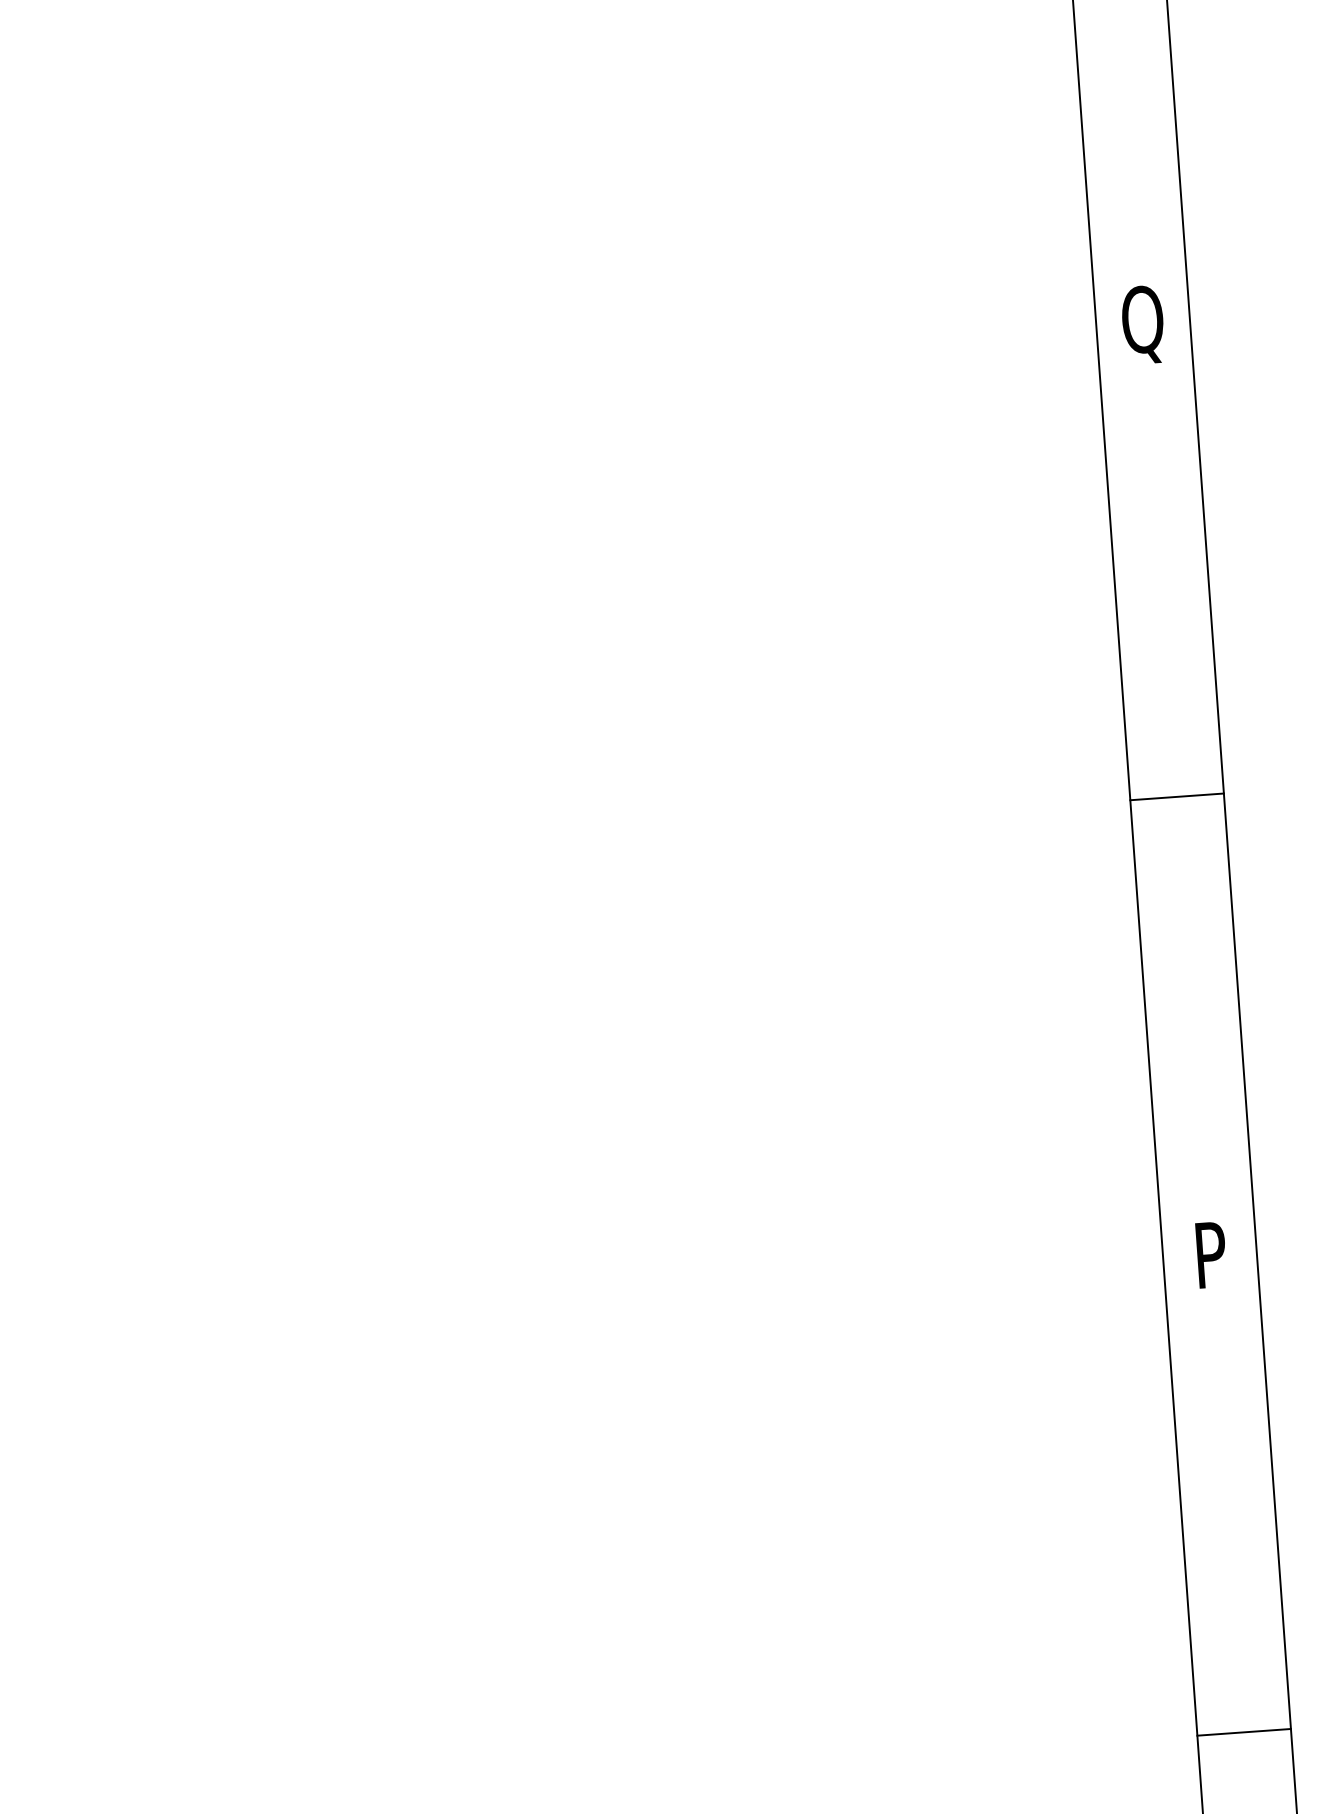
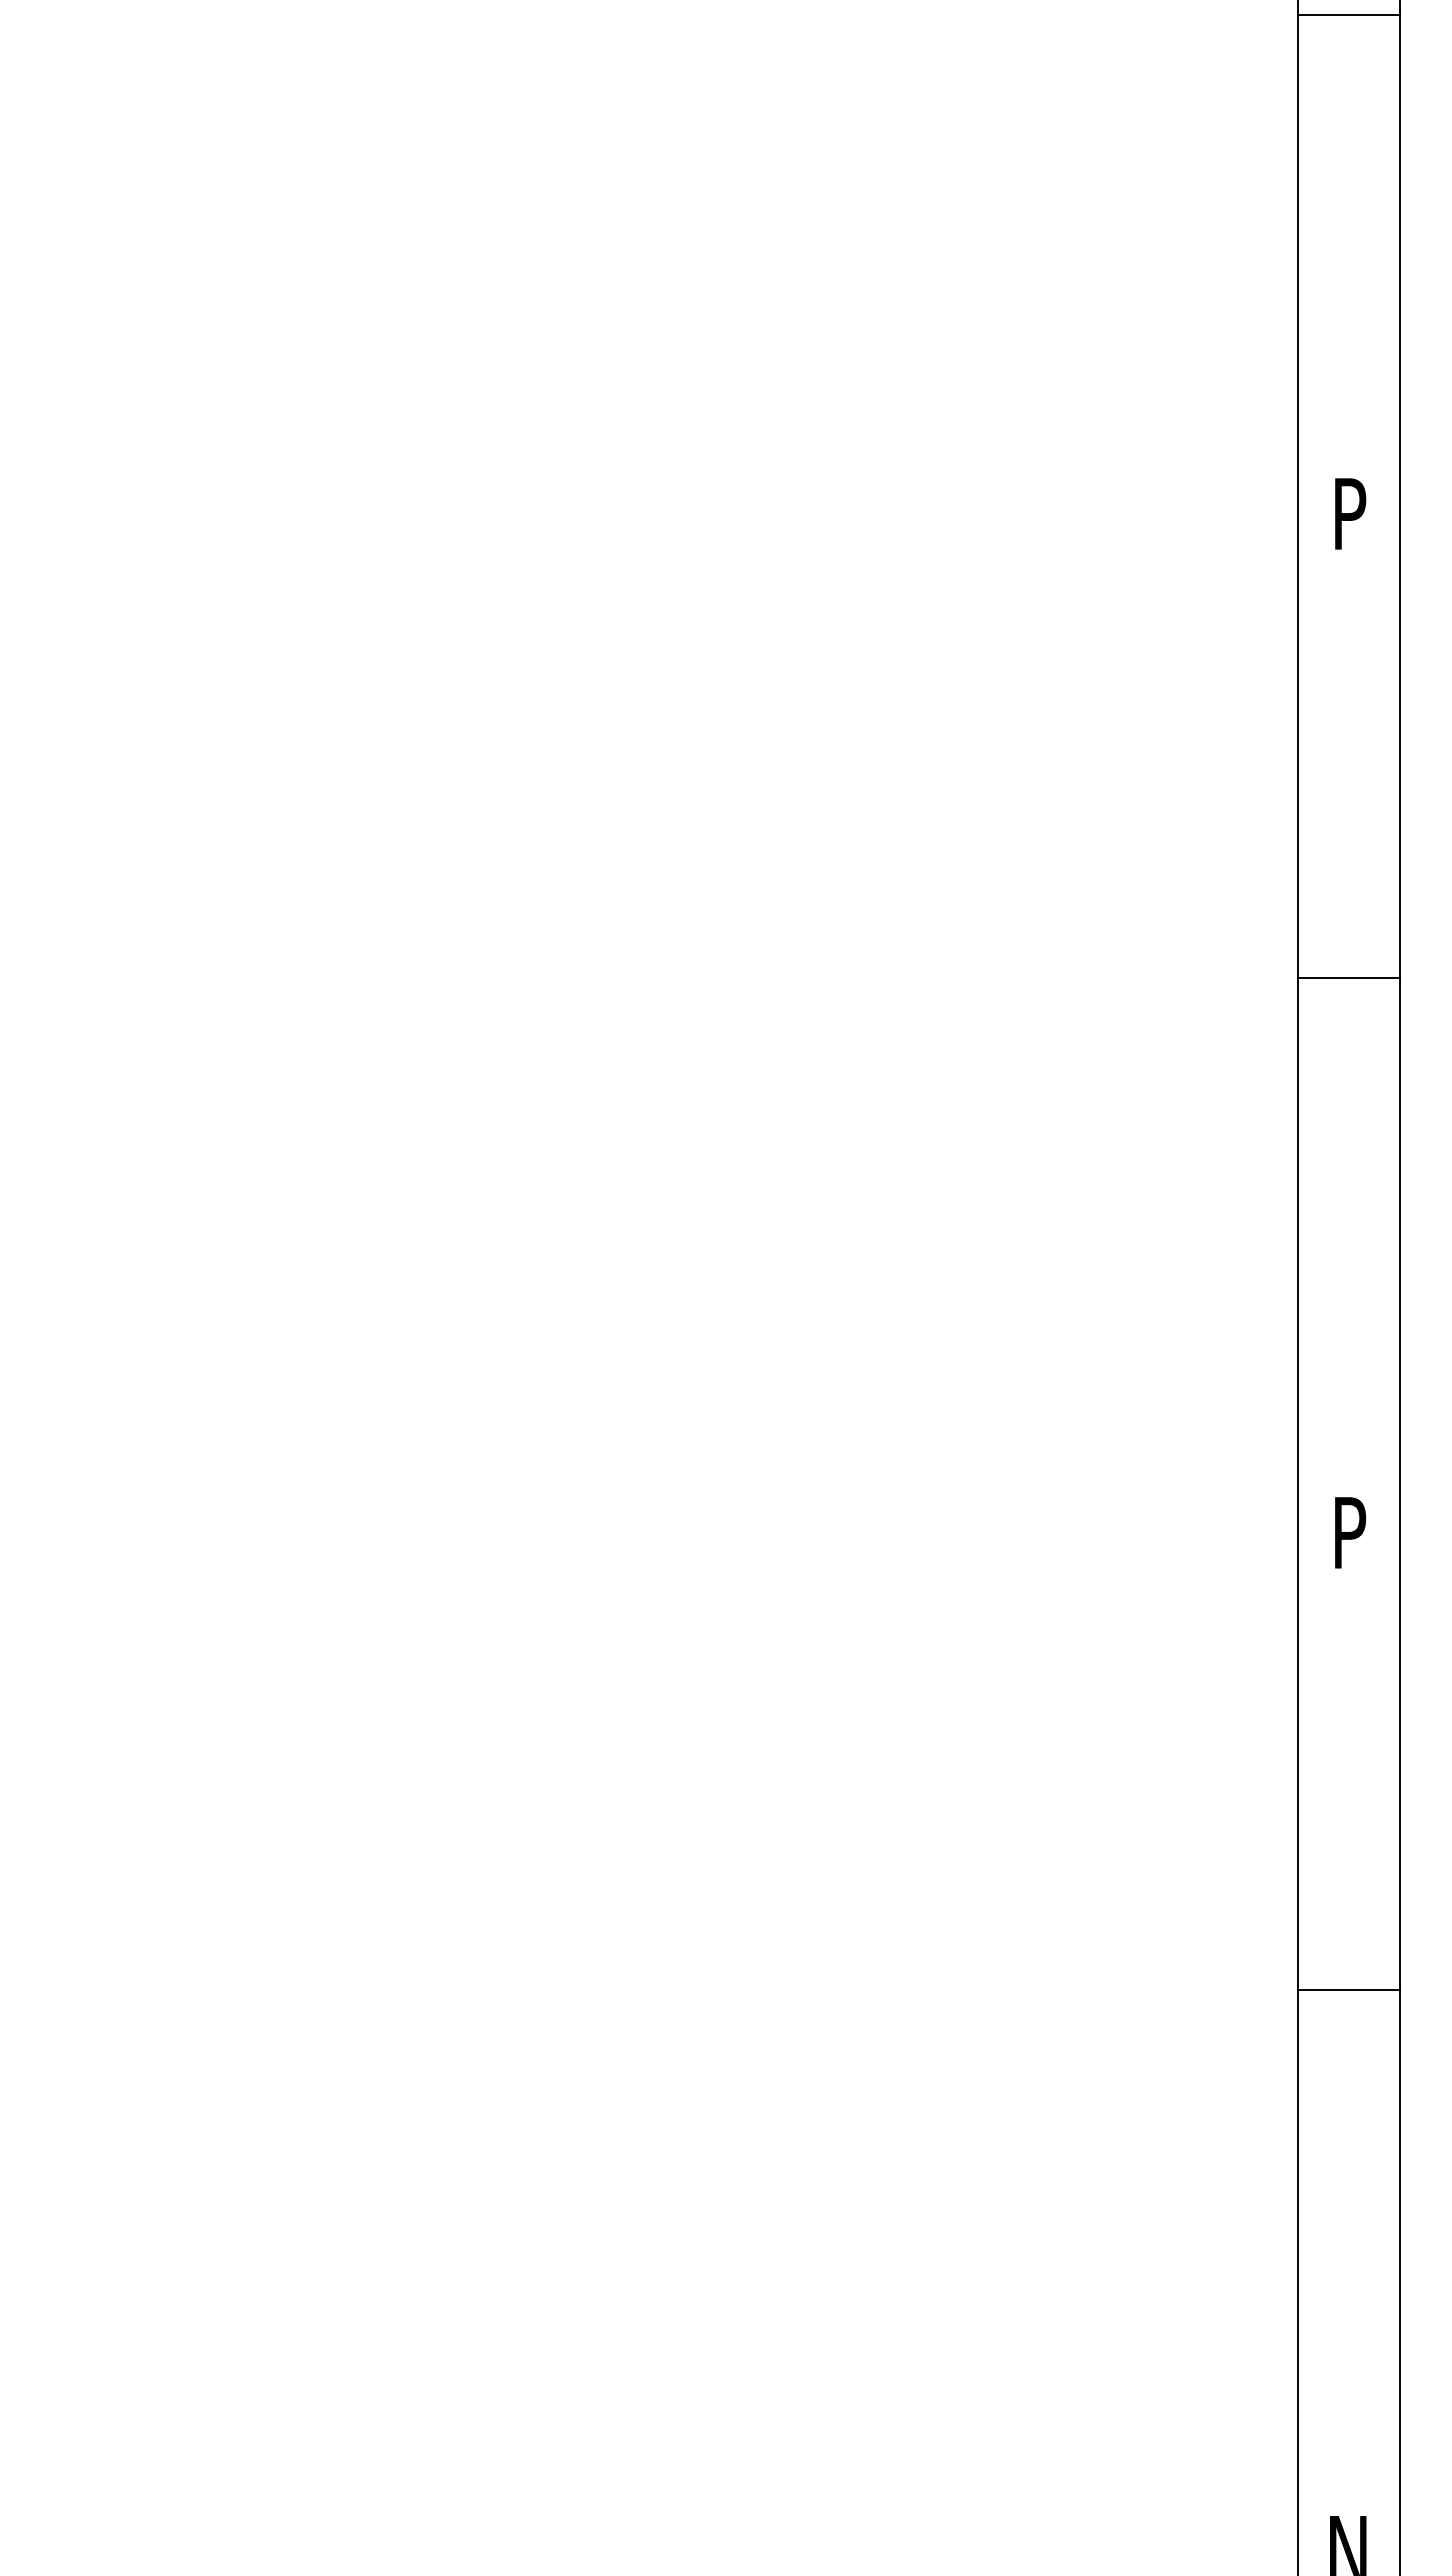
text: (1142, 324) -> (1348, 519), Q -> P
line: (1176, 796) -> (1348, 977), moved
line: (1243, 1732) -> (1348, 1989), moved

